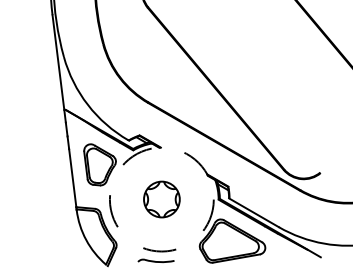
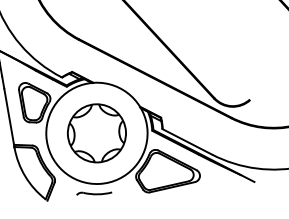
circle: (161, 199) -> (96, 133), dashed -> solid
part: (161, 199) -> (96, 133), size x1.67

